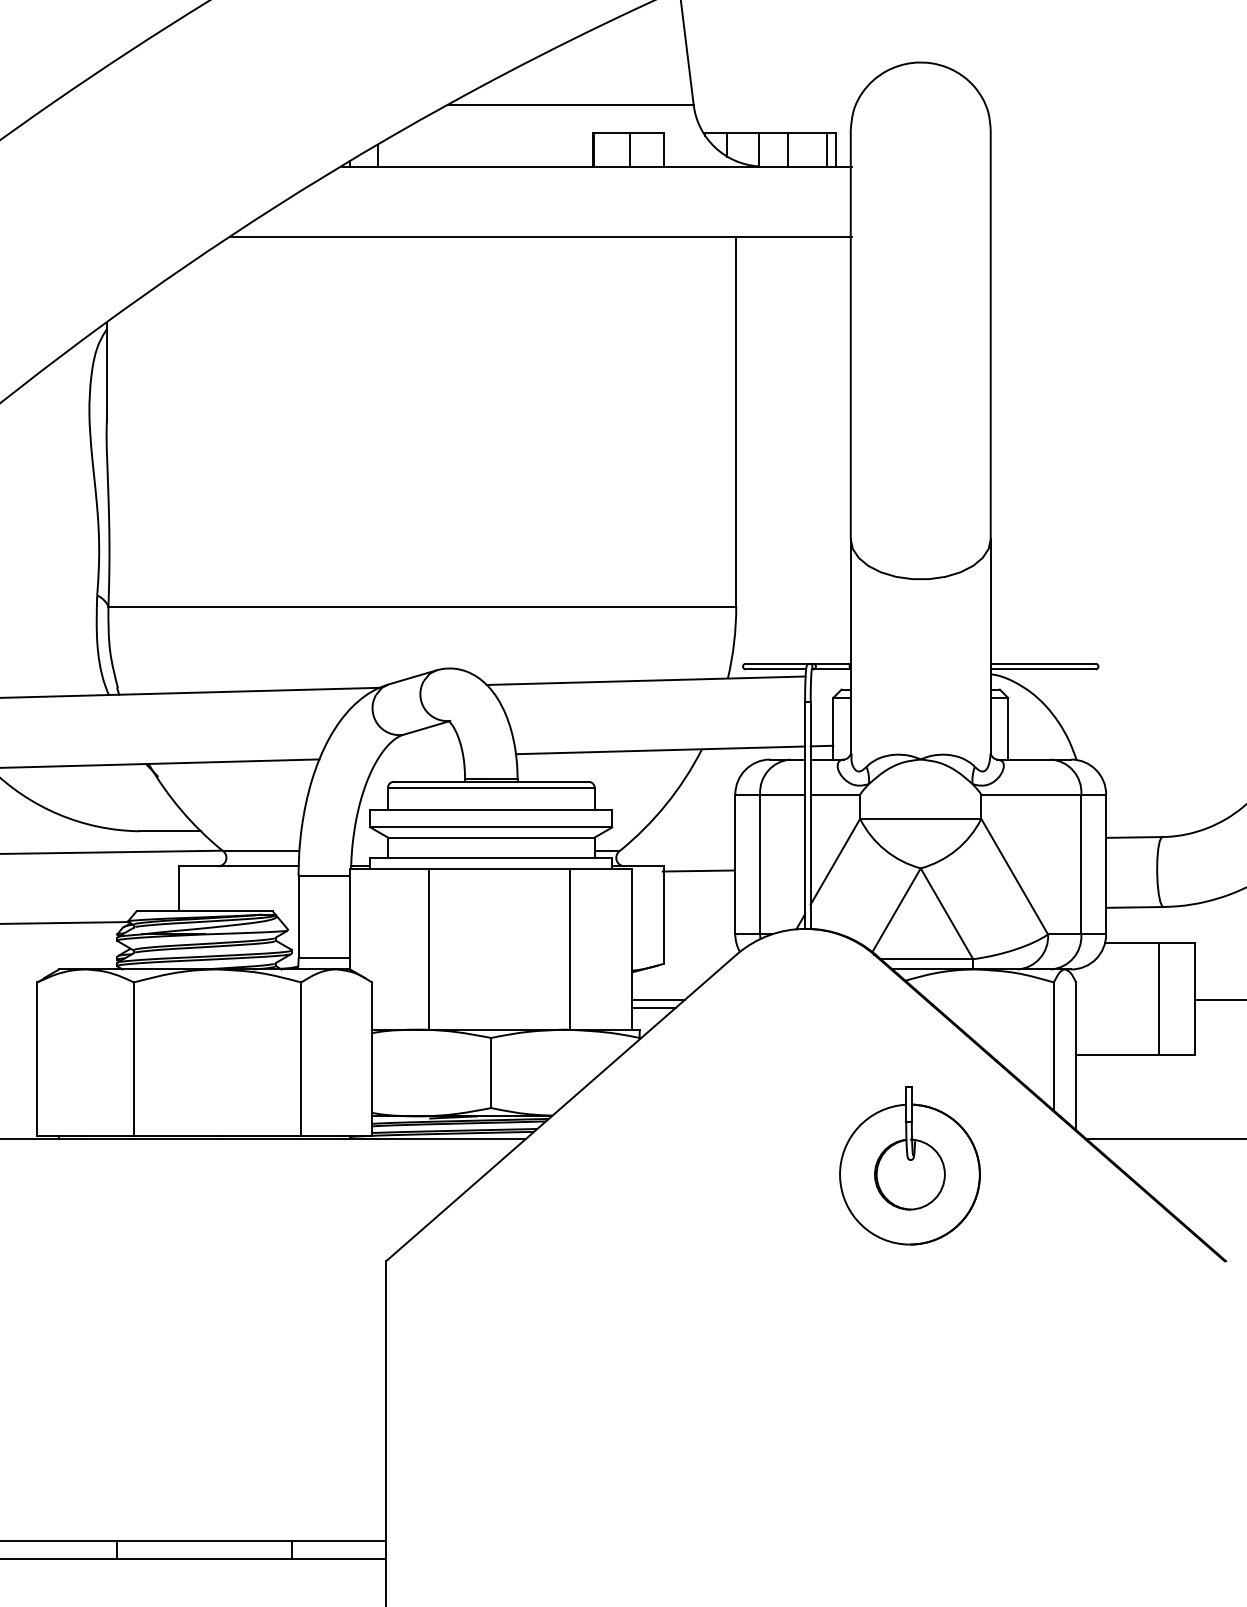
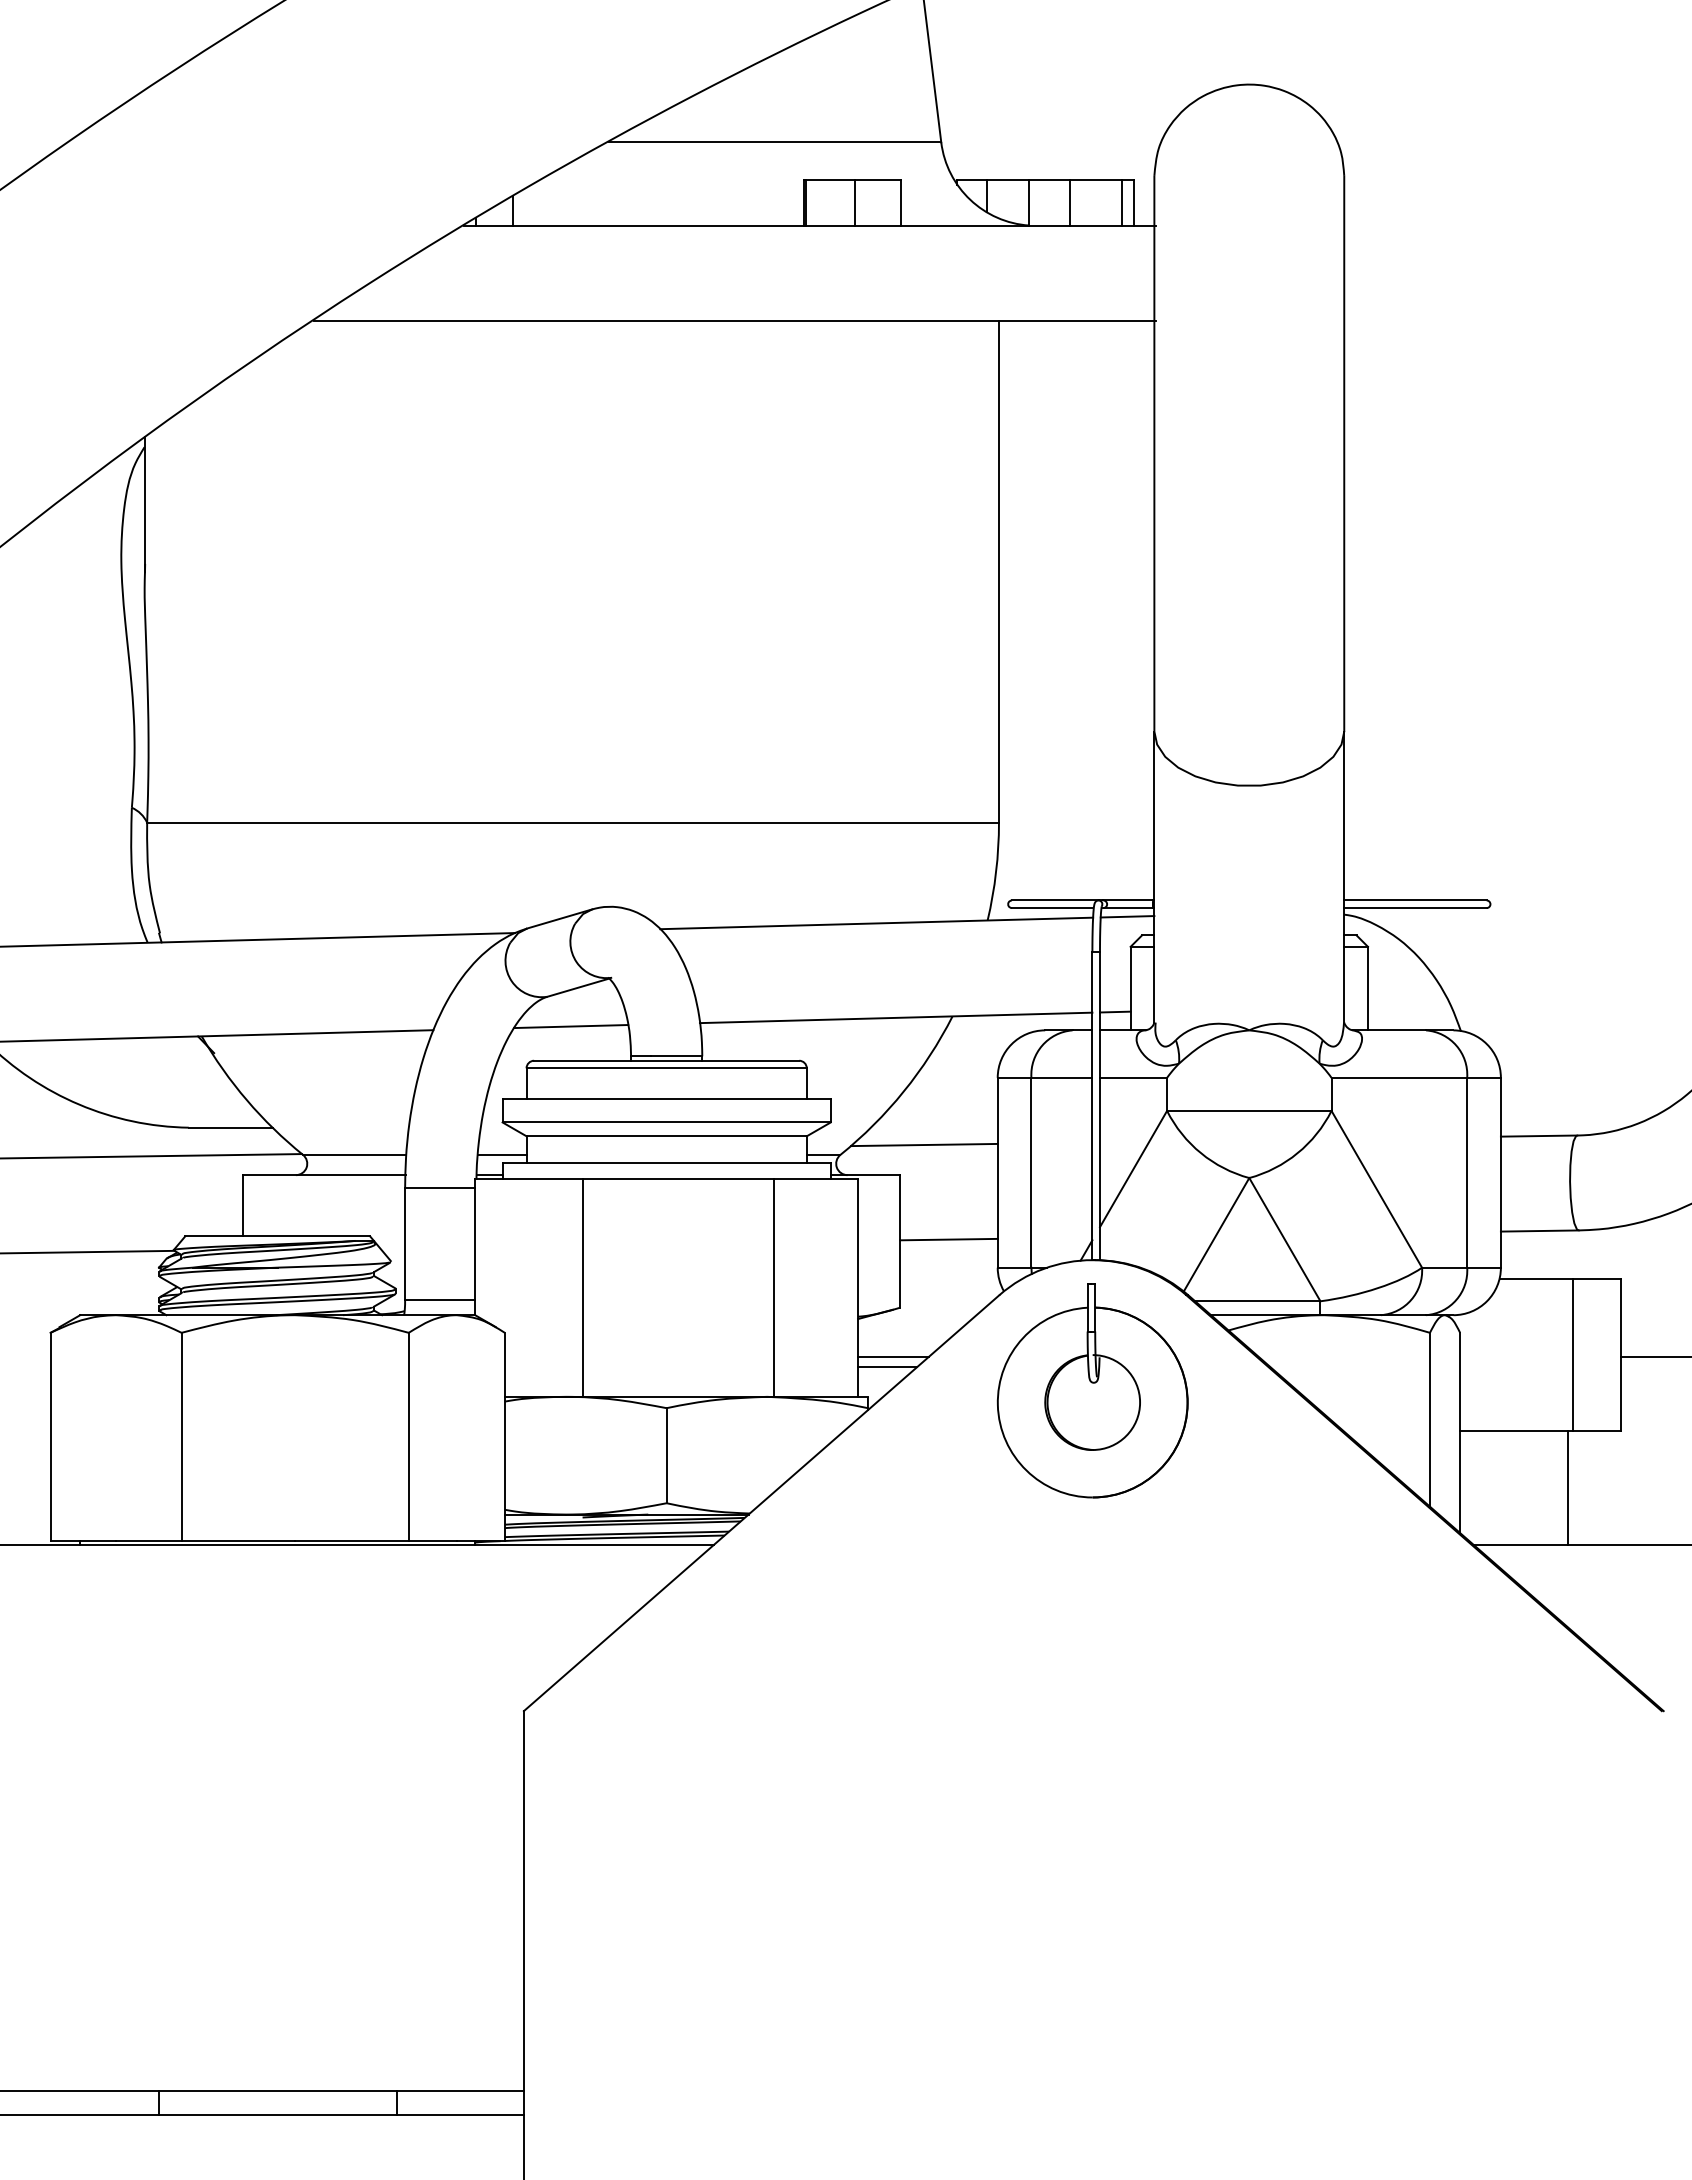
line: (830, 675) -> (1127, 916), added
line: (421, 756) -> (571, 1026), added
line: (680, 843) -> (923, 1144), added
line: (369, 851) -> (501, 1154), added
line: (698, 870) -> (948, 1239), moved
line: (1155, 1096) -> (1568, 1487), added
part: (909, 1165) -> (1092, 1390), moved

